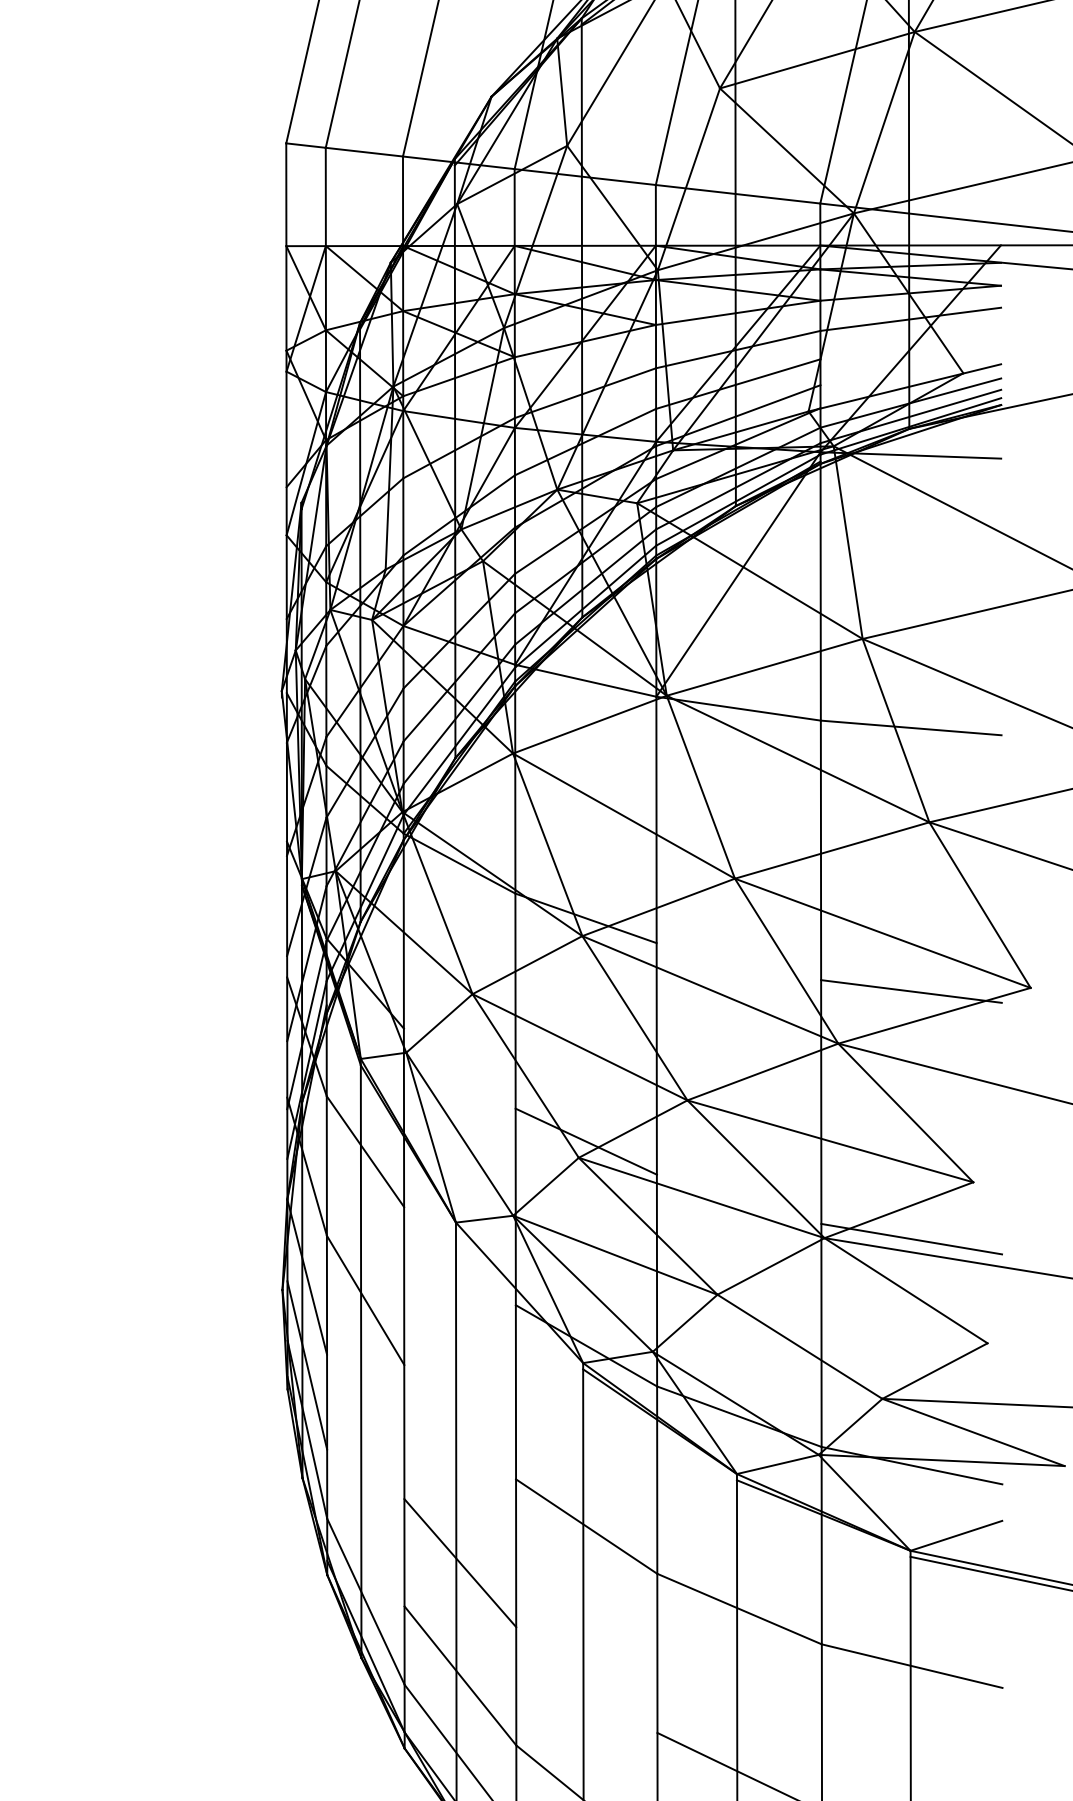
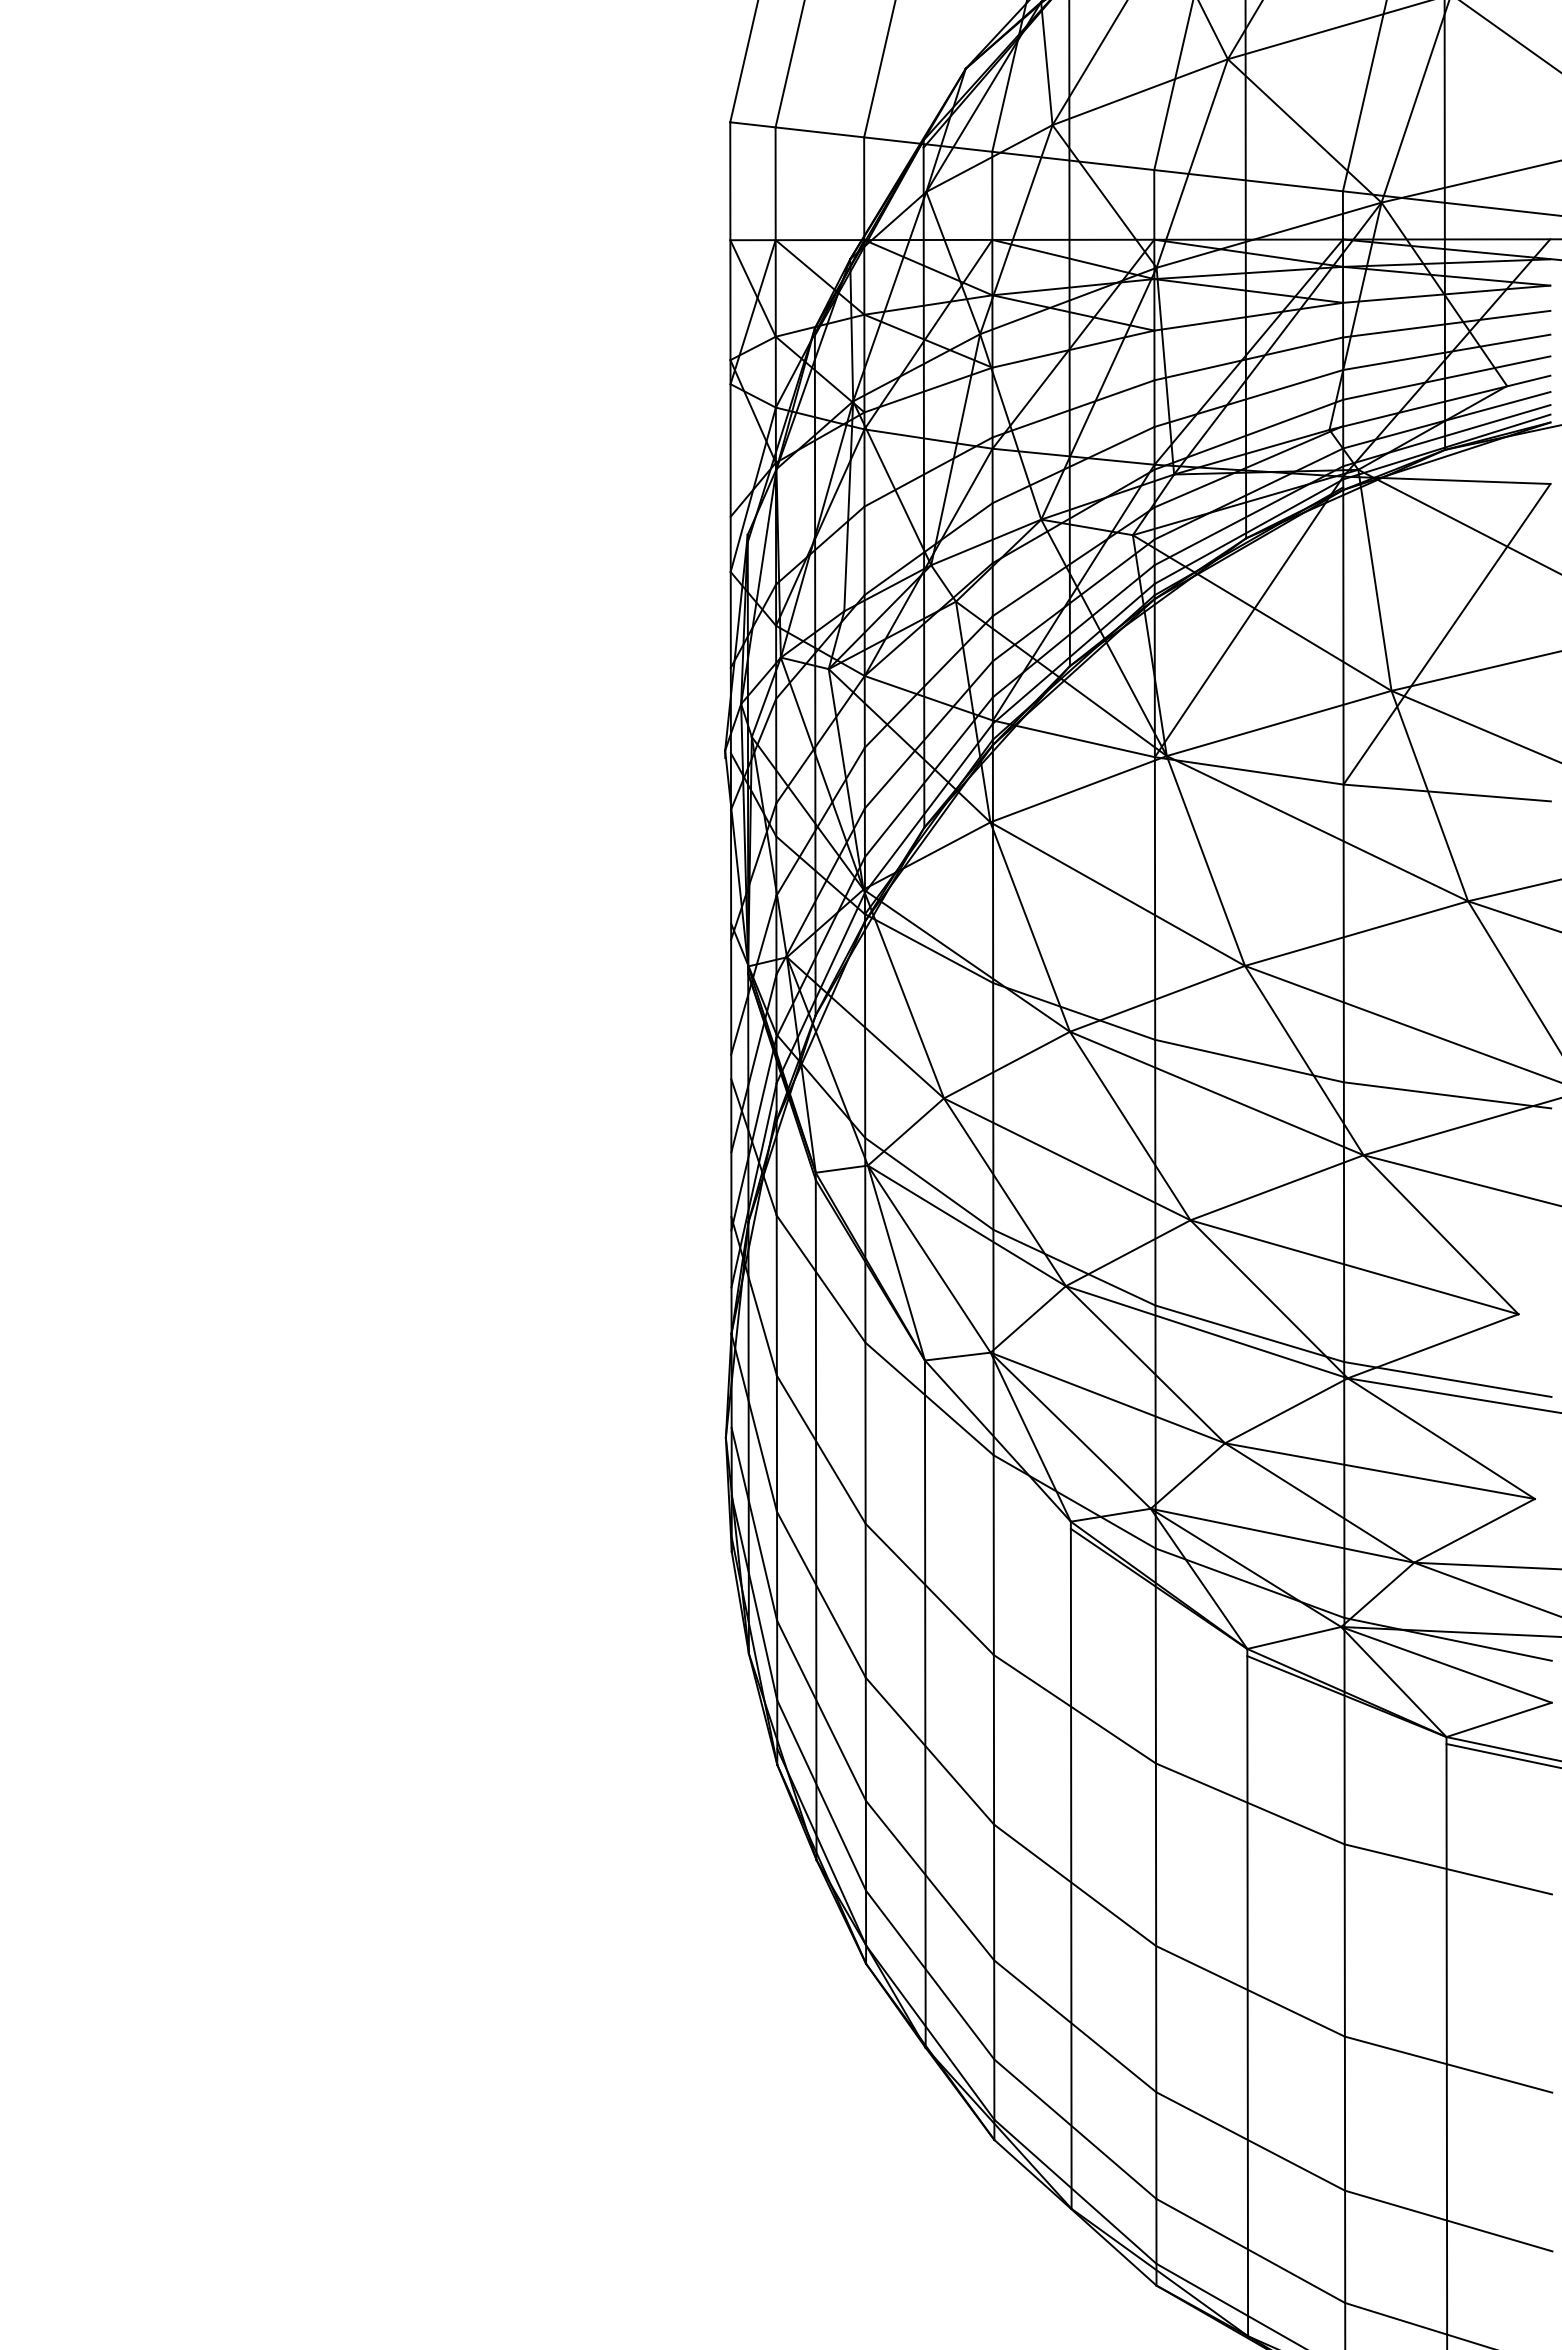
line: (642, 117) -> (1139, 92), added
line: (910, 344) -> (1446, 352), added
line: (910, 365) -> (1446, 377), added
line: (910, 588) -> (1446, 633), added
line: (738, 961) -> (1249, 1060), added
line: (459, 1068) -> (929, 1183), added
line: (492, 1104) -> (966, 1225), added
line: (738, 1199) -> (1249, 1333), added
line: (459, 1255) -> (929, 1398), added
line: (852, 1318) -> (1379, 1470), added
line: (767, 1375) -> (1282, 1535), added
line: (459, 1422) -> (929, 1589), added
line: (365, 1426) -> (821, 1594), added
line: (910, 1487) -> (1446, 1664), added
line: (365, 1527) -> (821, 1710), added
line: (587, 1680) -> (1075, 1885), added

